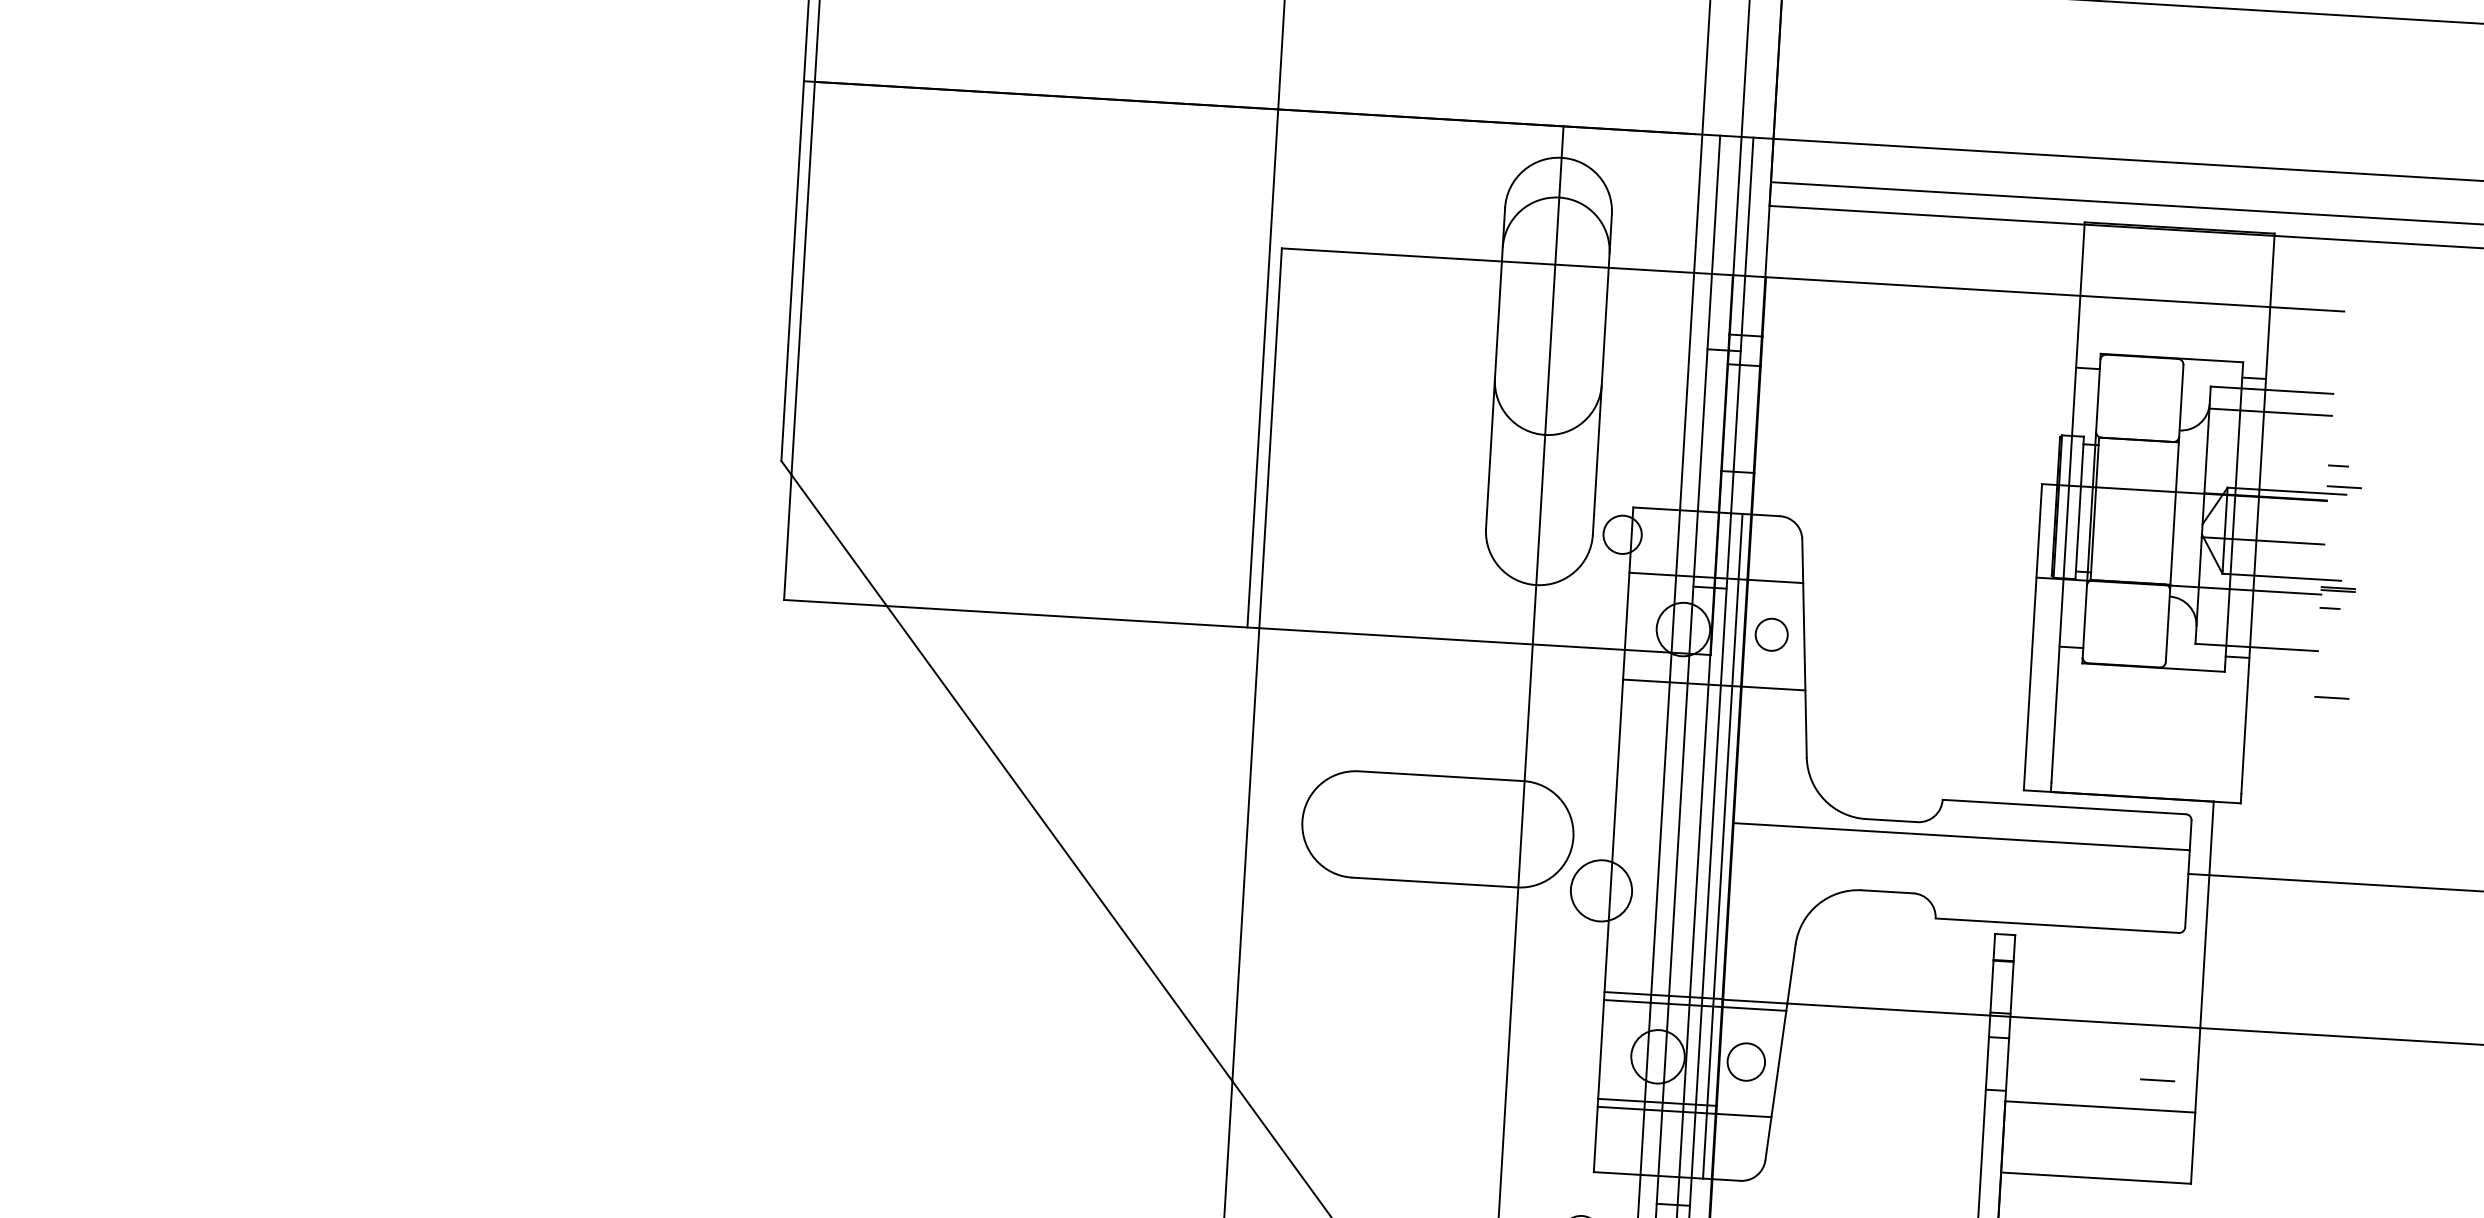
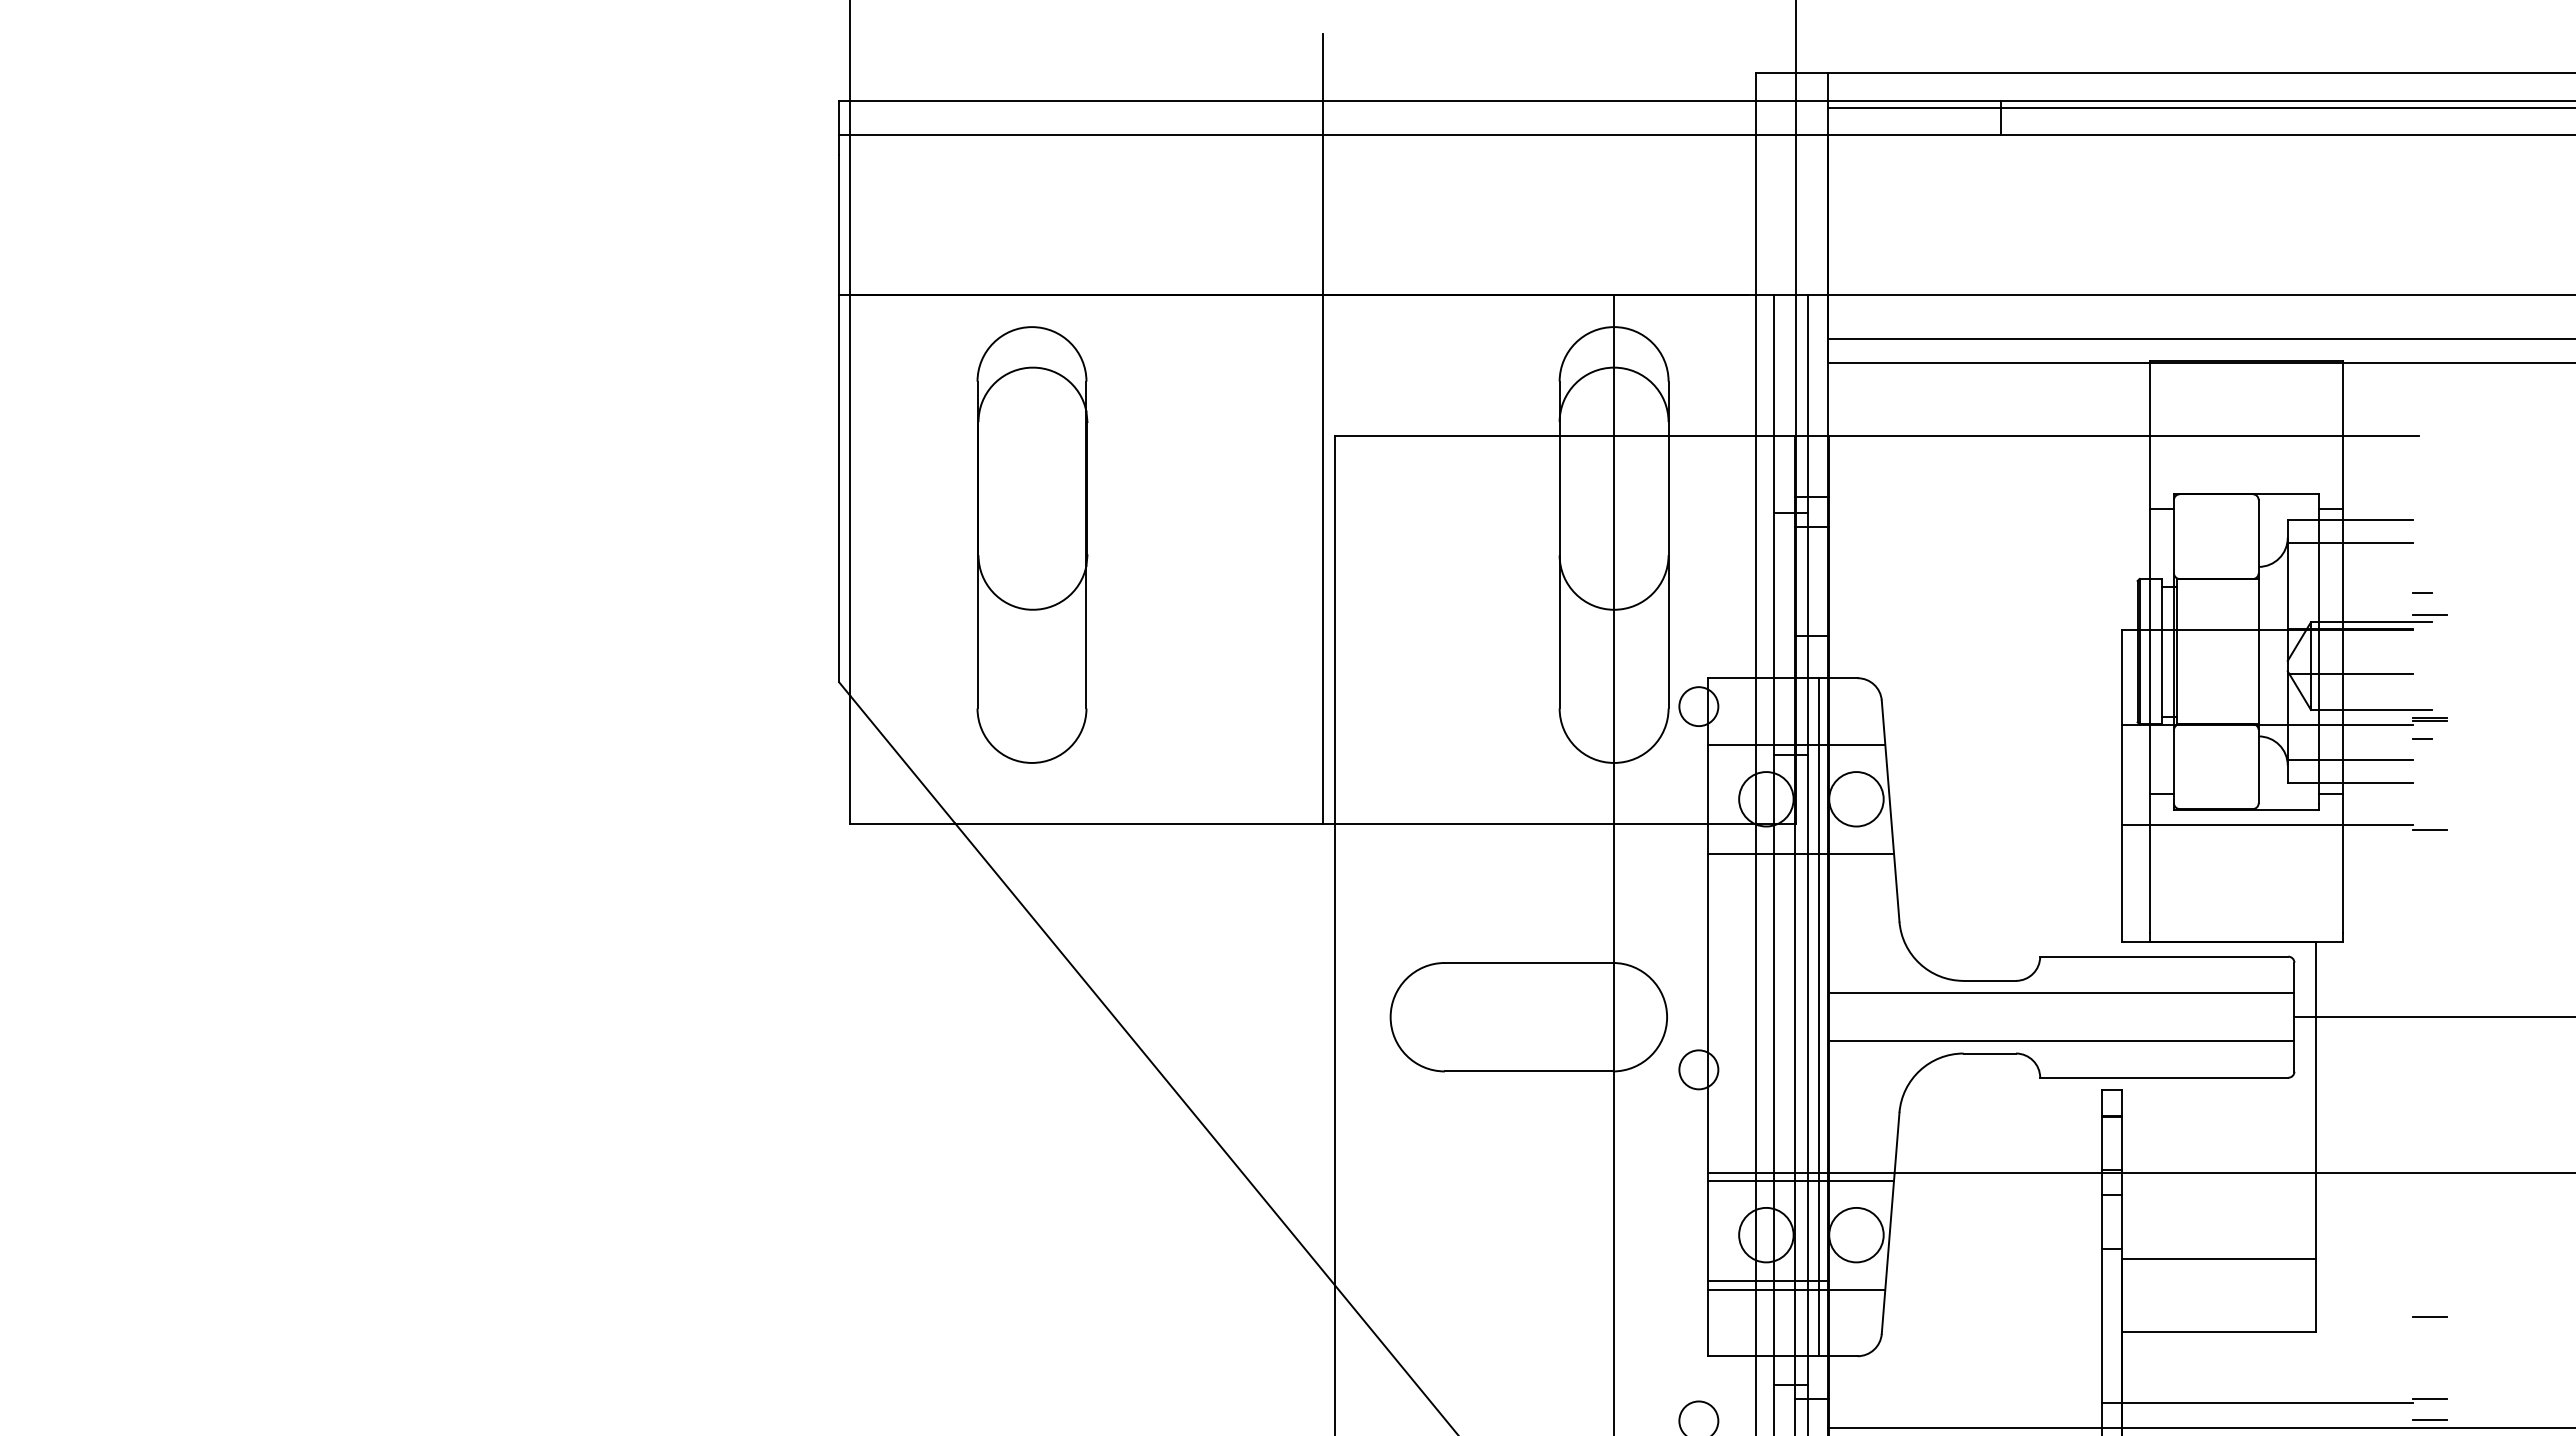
part: (978, 337) -> (1032, 544), added
line: (2257, 625) -> (2349, 760), added
circle: (1771, 635) -> (1856, 799), size x1.67
line: (2173, 683) -> (2267, 824), added
line: (1958, 884) -> (2061, 1041), added
circle: (1601, 890) -> (1698, 1069), size x0.62
circle: (1746, 1061) -> (1856, 1234), size x1.43
line: (2157, 1079) -> (2429, 1316), moved

